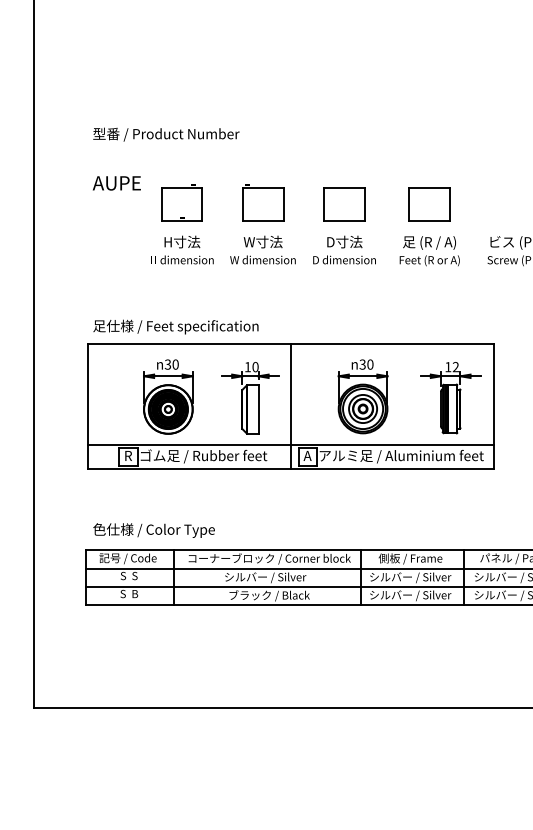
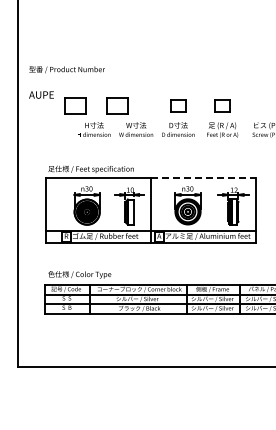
part: (188, 188) -> (78, 97), moved
part: (344, 203) -> (178, 105), size x0.7
part: (429, 203) -> (222, 105), size x0.7
line: (392, 344) -> (203, 178), solid -> dashed

